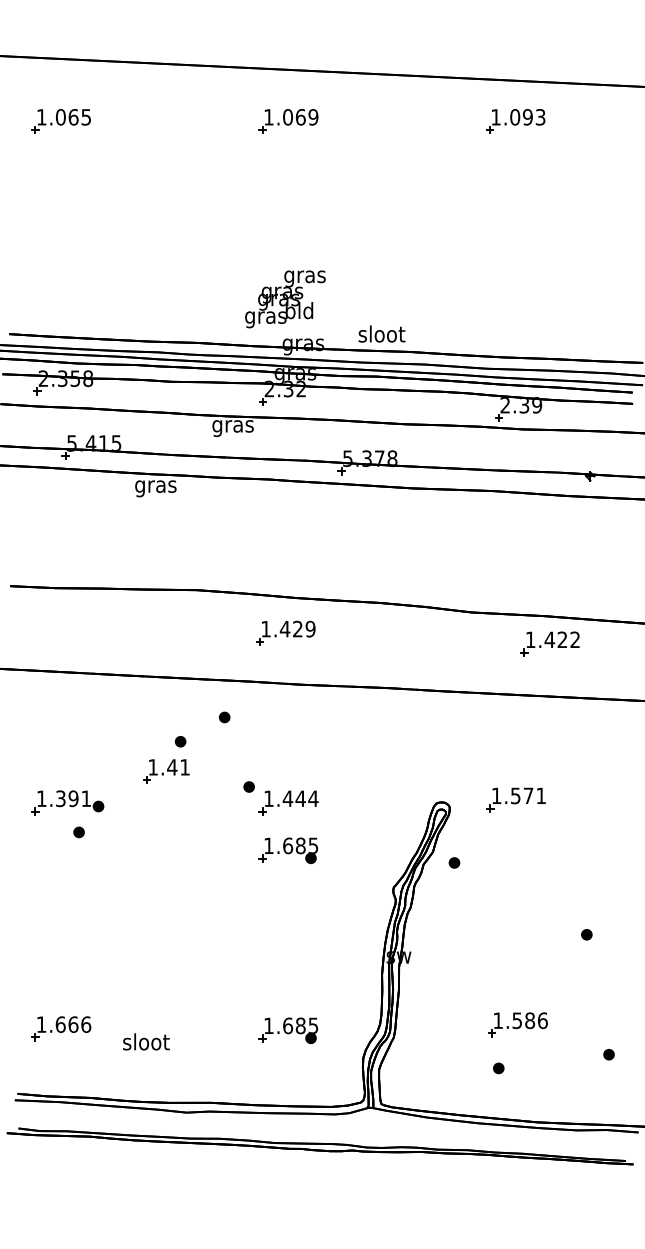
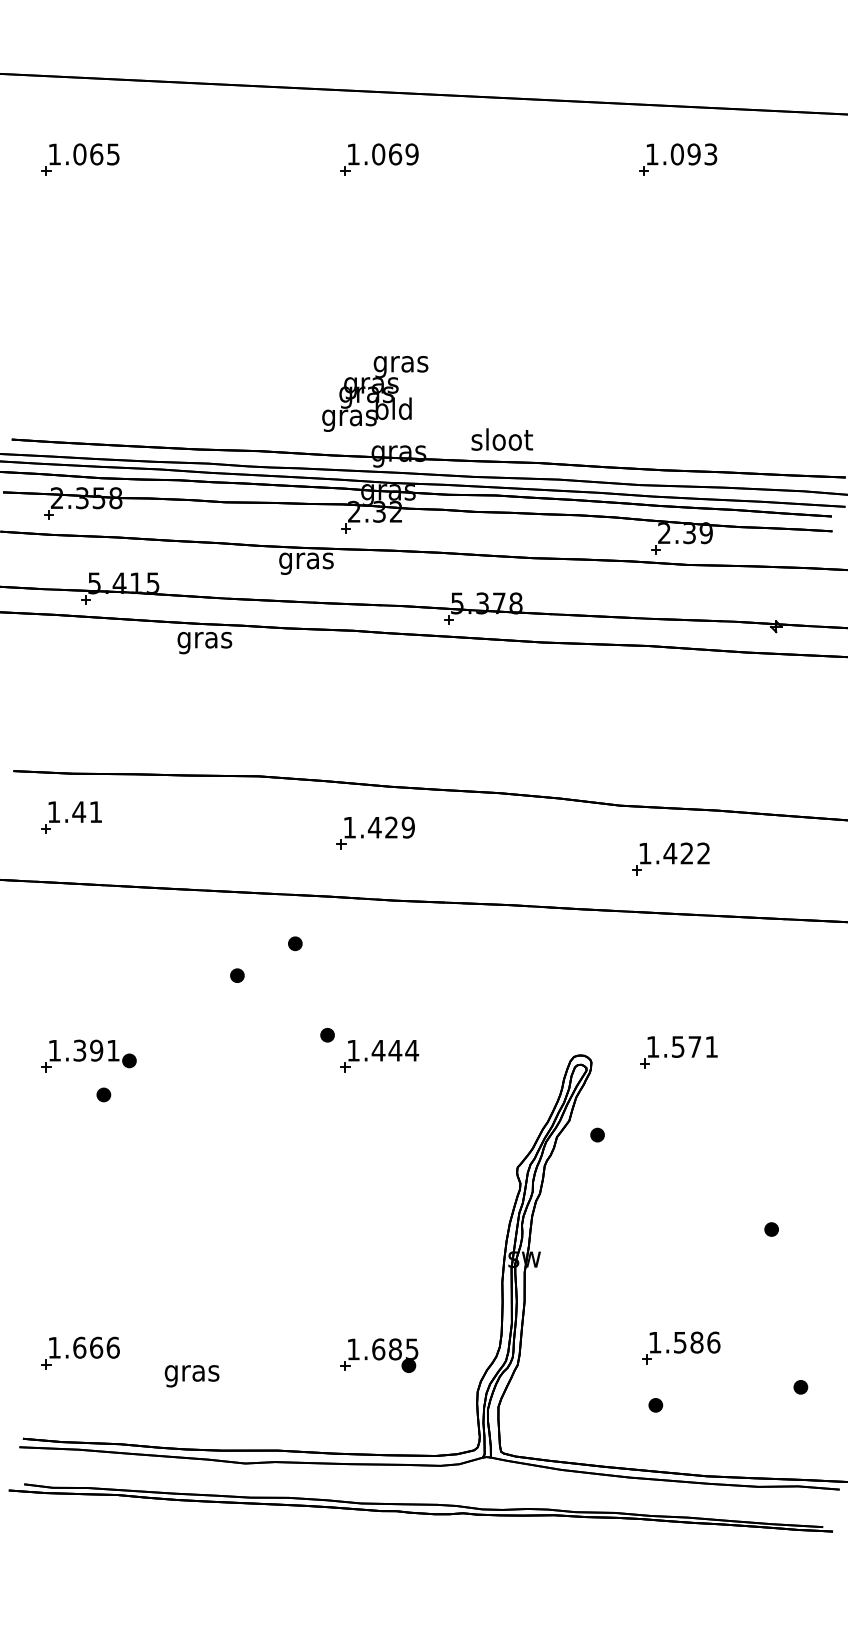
part: (549, 643) -> (669, 858), moved
part: (166, 771) -> (71, 817), moved
part: (288, 850) -> (379, 1118), removed
text: (146, 1043) -> (192, 1372), sloot -> gras

